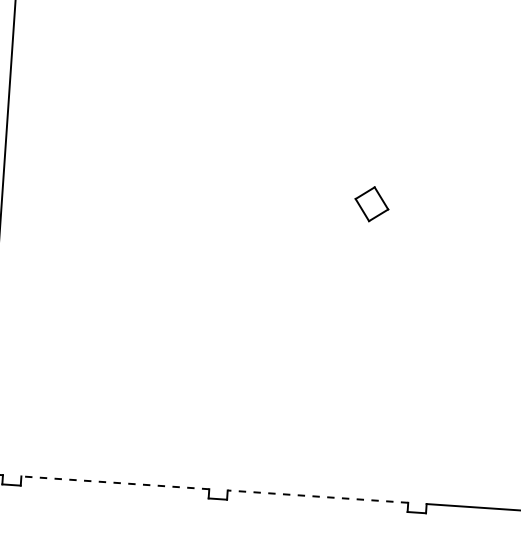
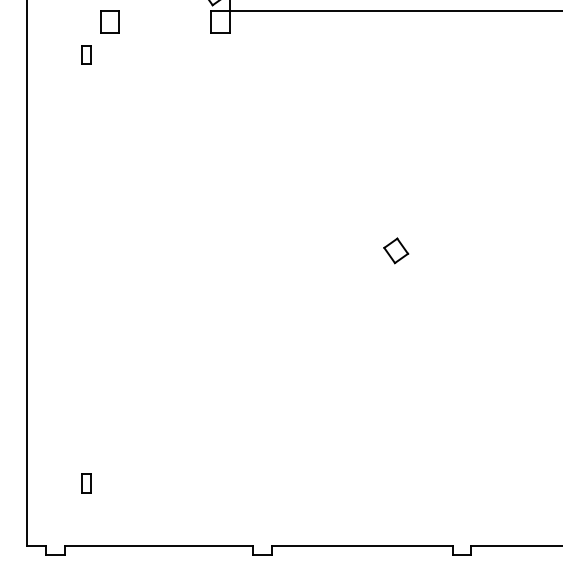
part: (372, 203) -> (396, 250), size x0.71
part: (47, 415) -> (86, 483), added
line: (114, 483) -> (158, 546), dashed -> solid
line: (317, 496) -> (361, 546), dashed -> solid

